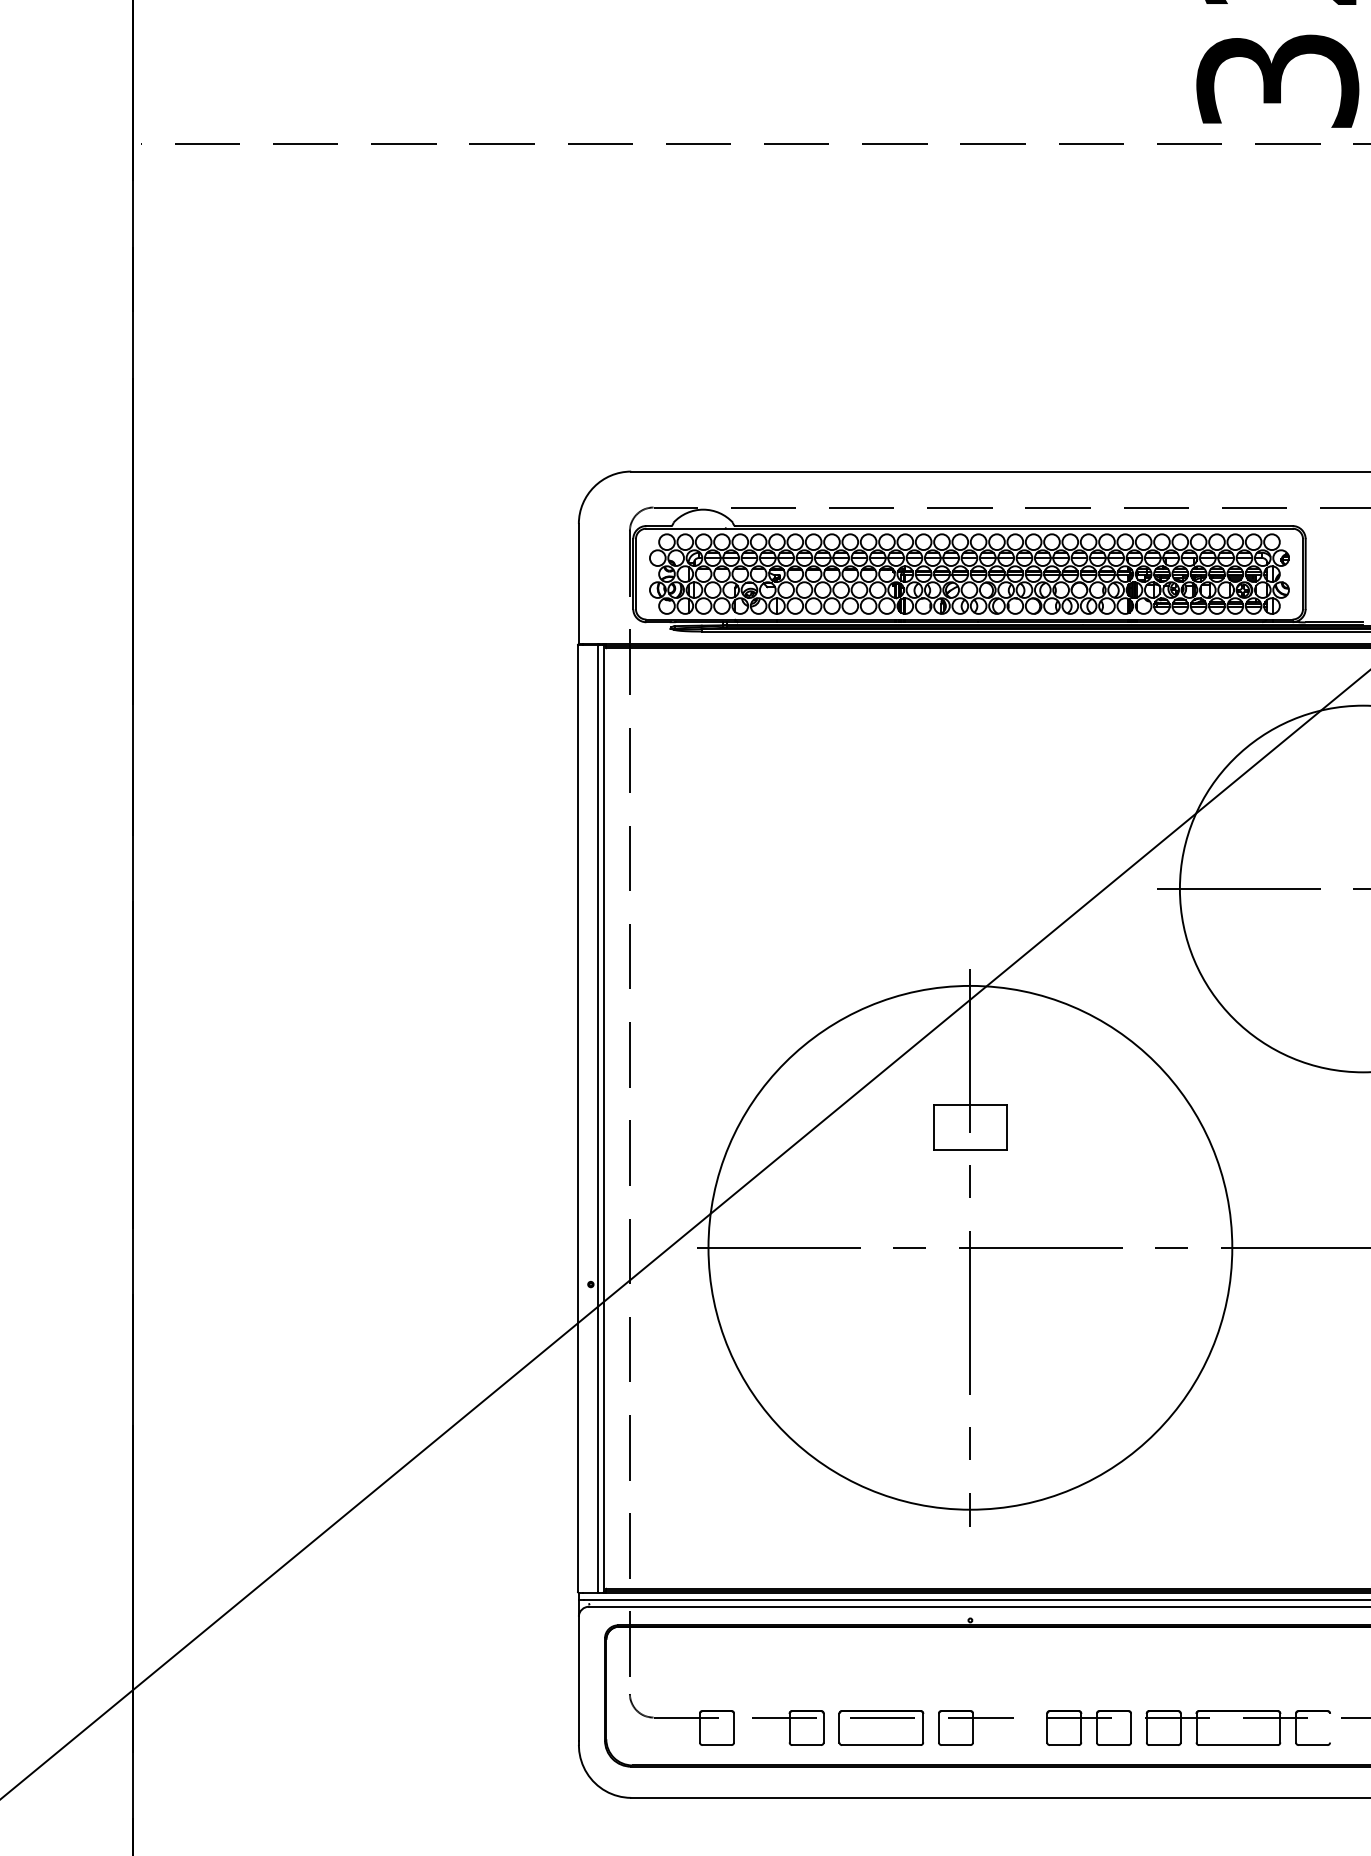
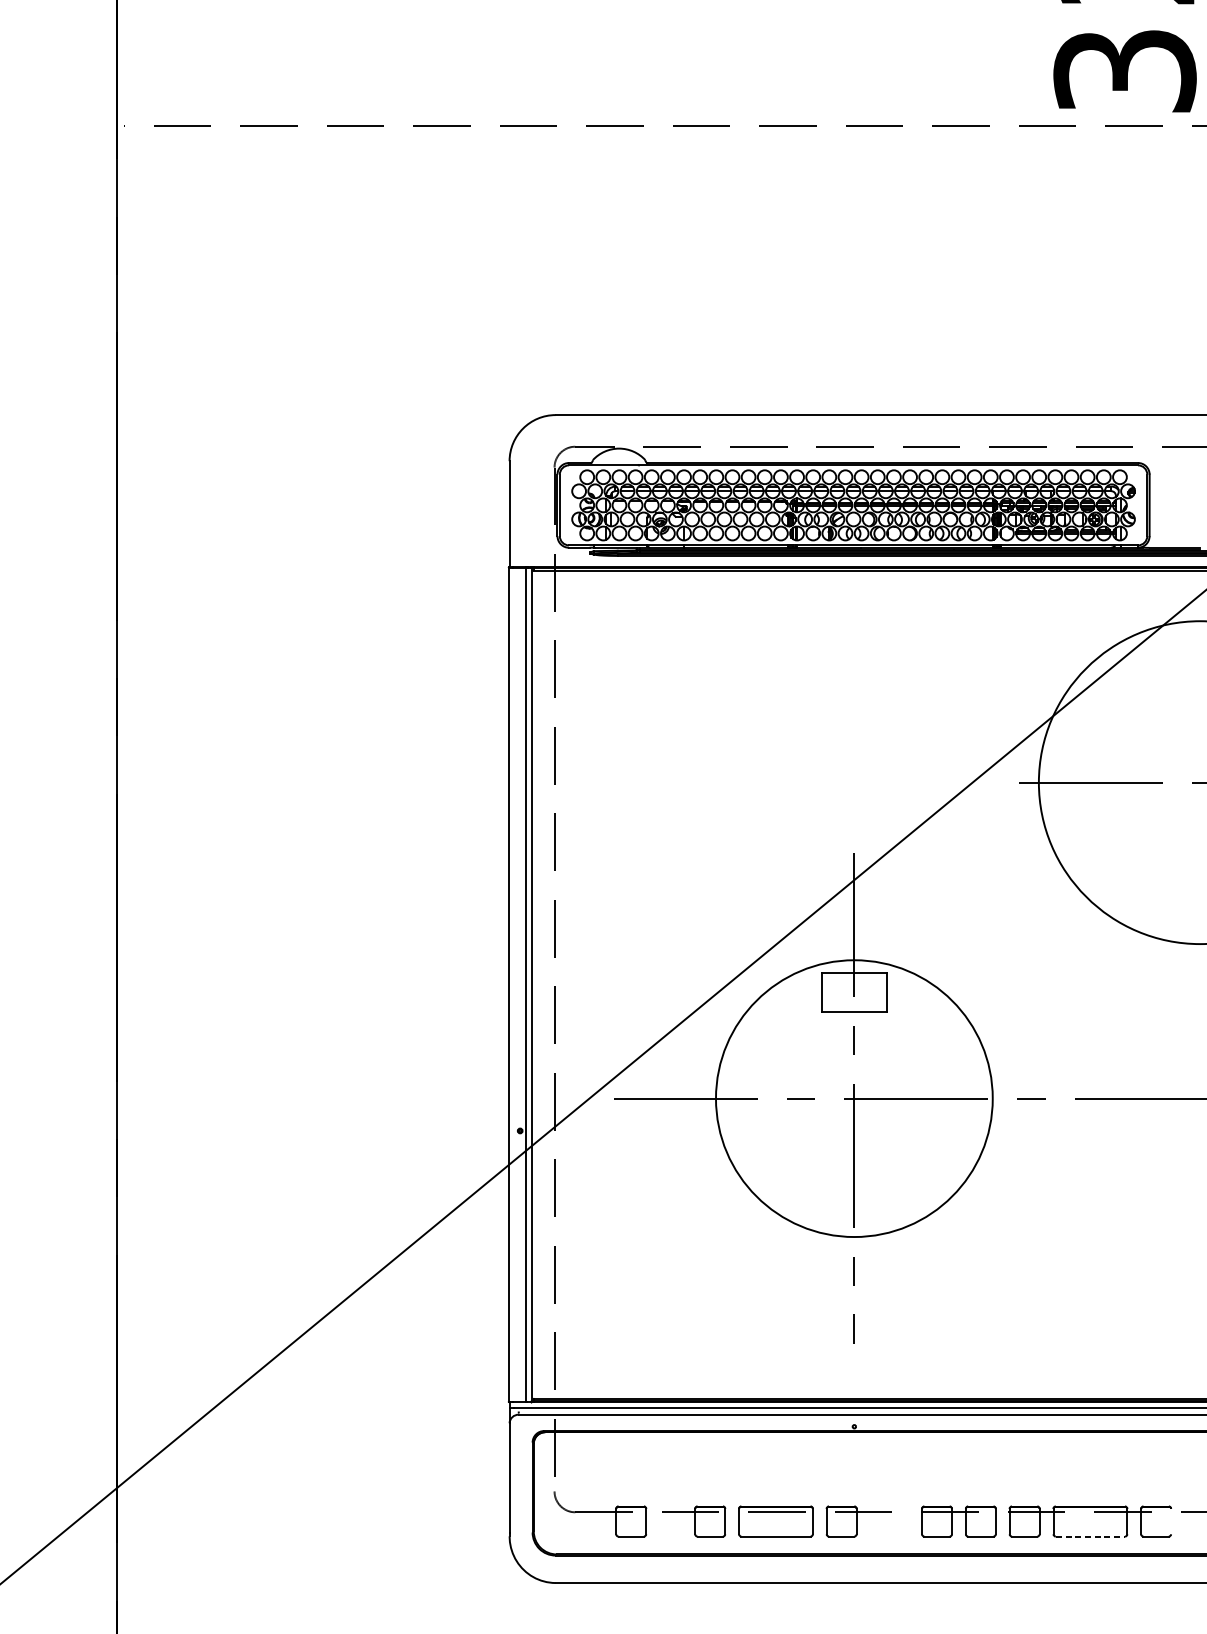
circle: (970, 1247) -> (854, 1098), size x0.6
line: (1238, 1745) -> (1090, 1536), solid -> dashed

